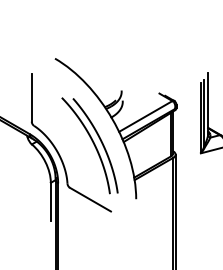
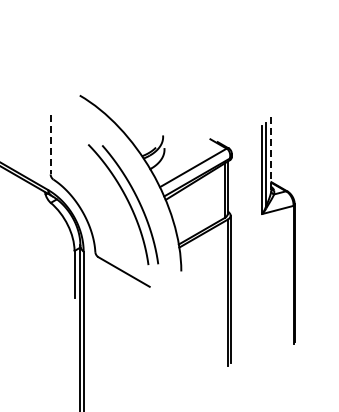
line: (31, 97) -> (50, 144), solid -> dashed
line: (208, 103) -> (271, 151), solid -> dashed

